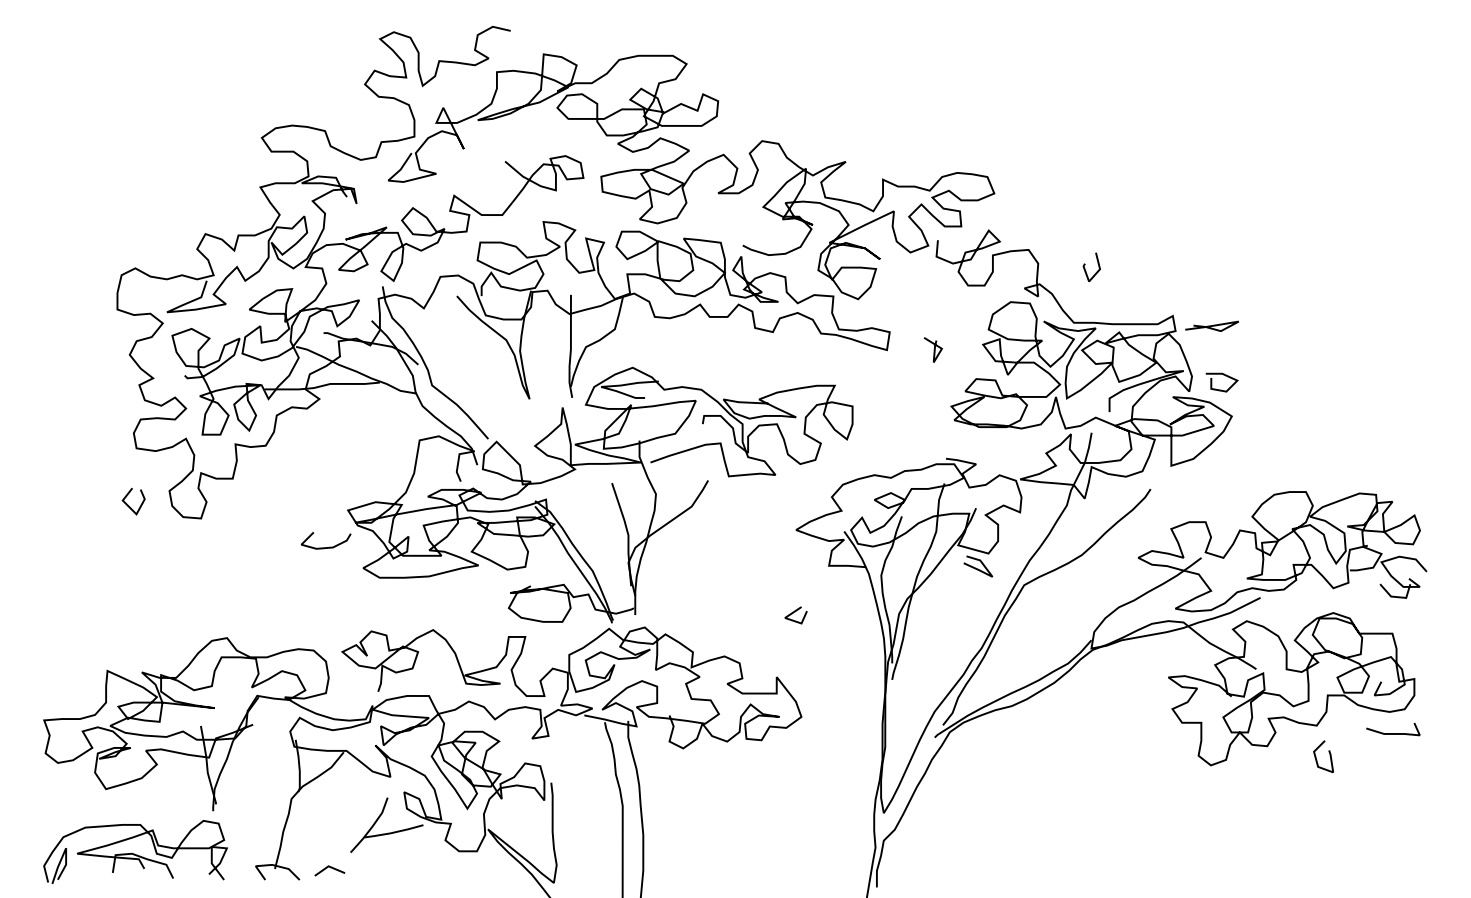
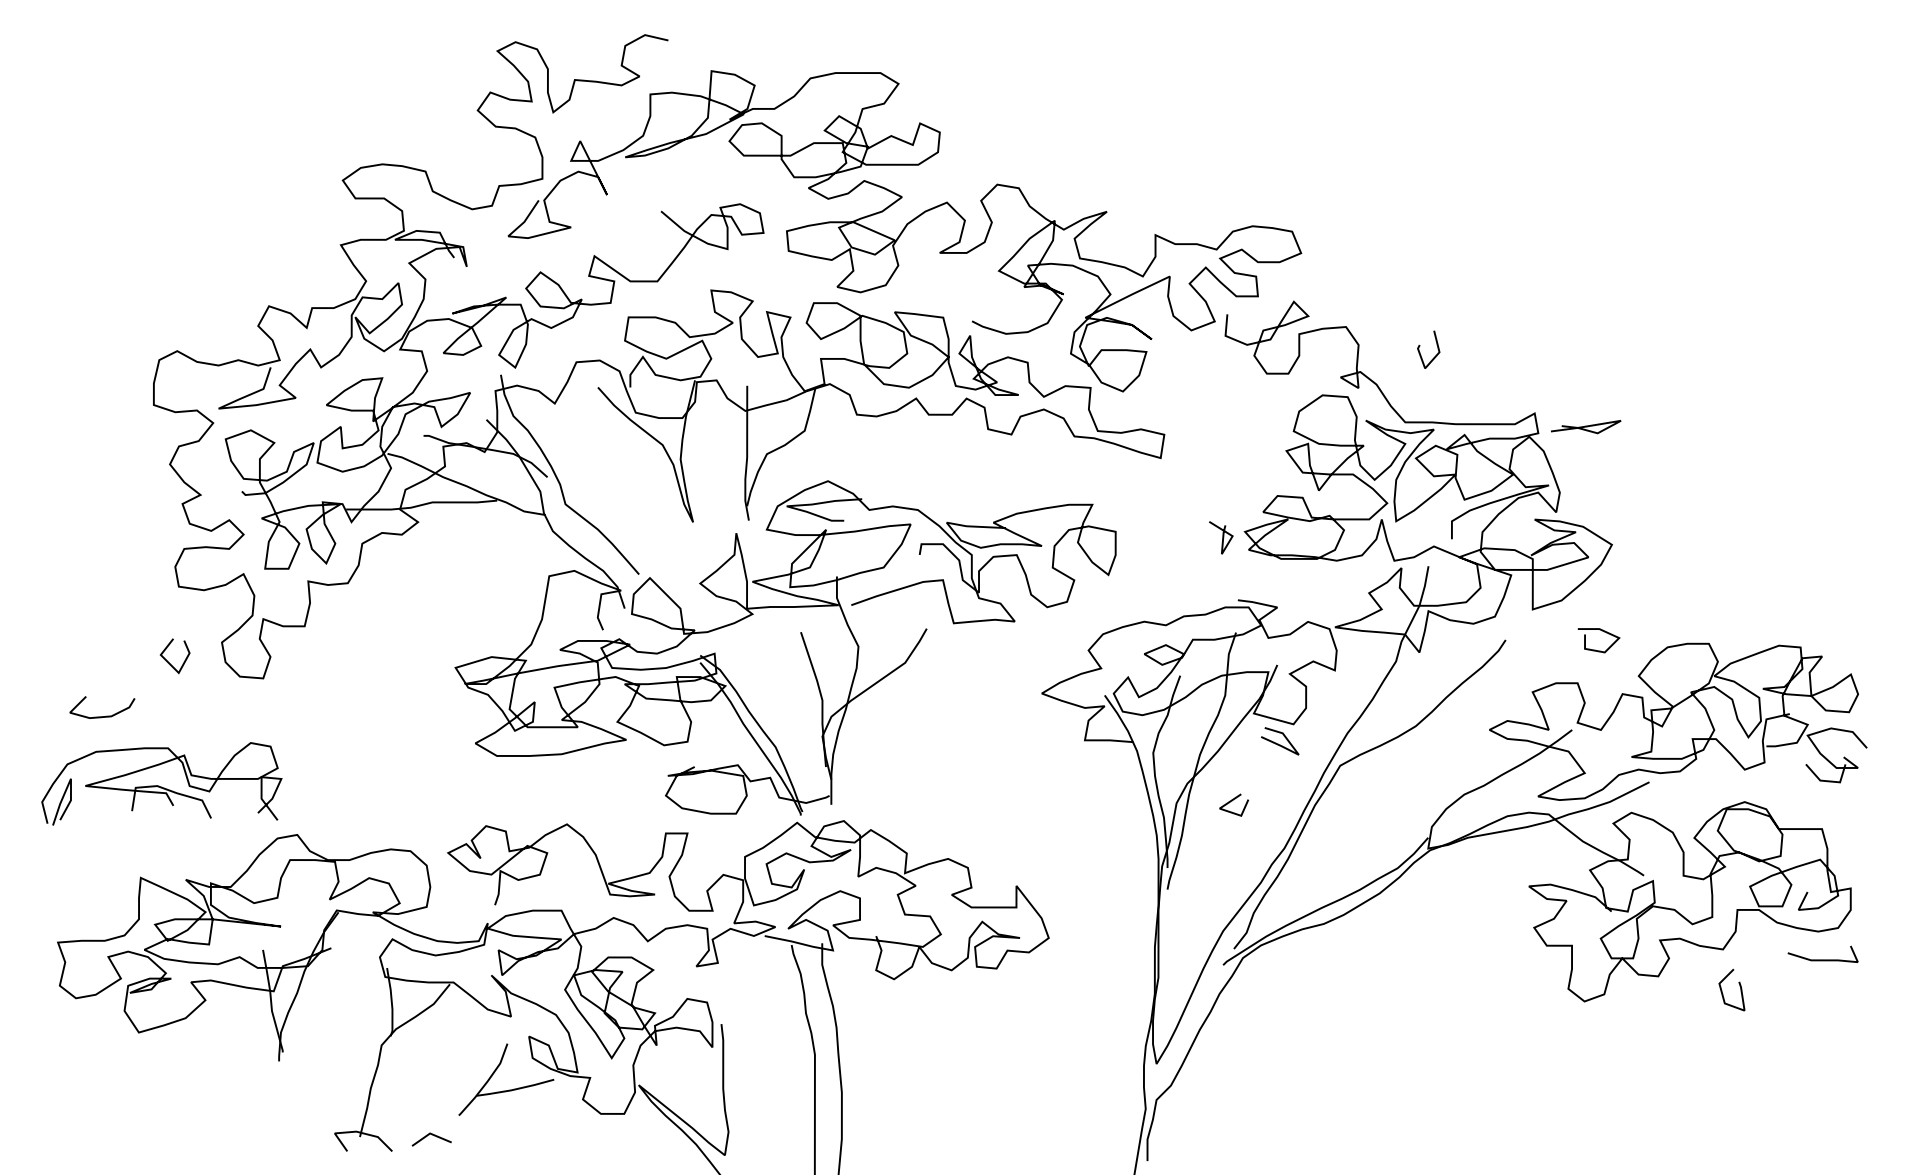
line: (933, 349) -> (1221, 537), moved
curve: (1221, 389) -> (1598, 649), moved
curve: (325, 547) -> (101, 716), moved
line: (793, 613) -> (1230, 802), moved
part: (135, 851) -> (161, 783), moved

